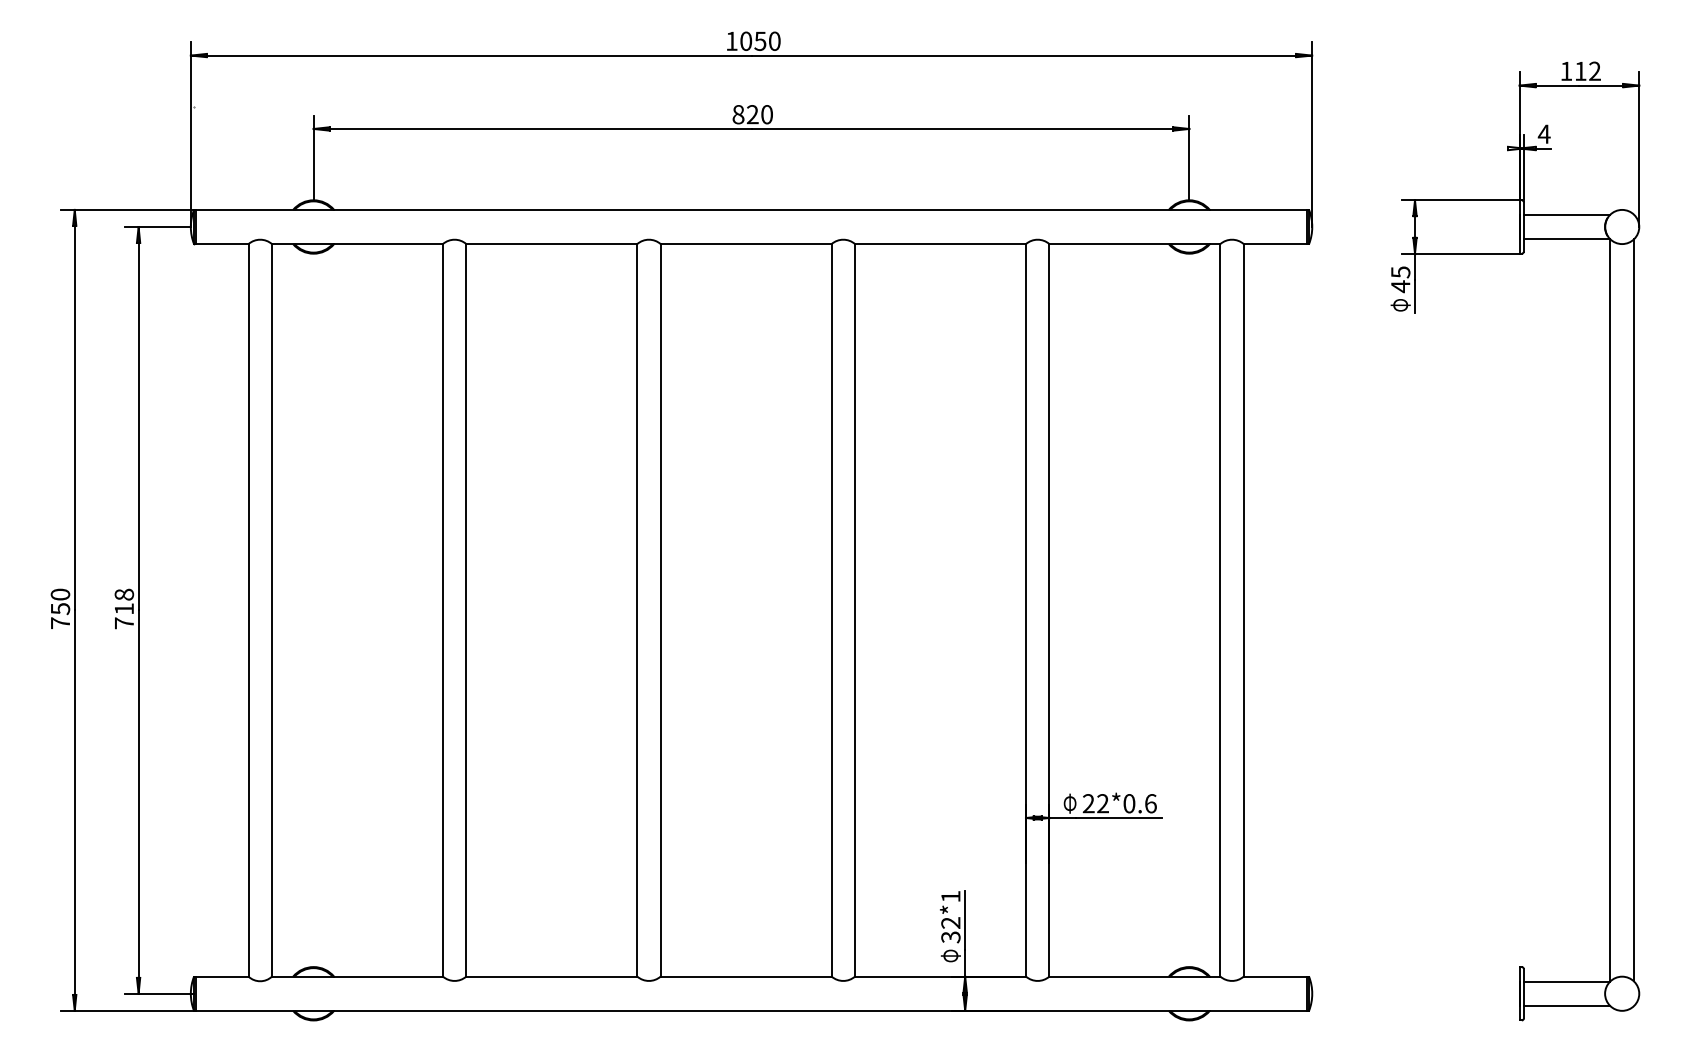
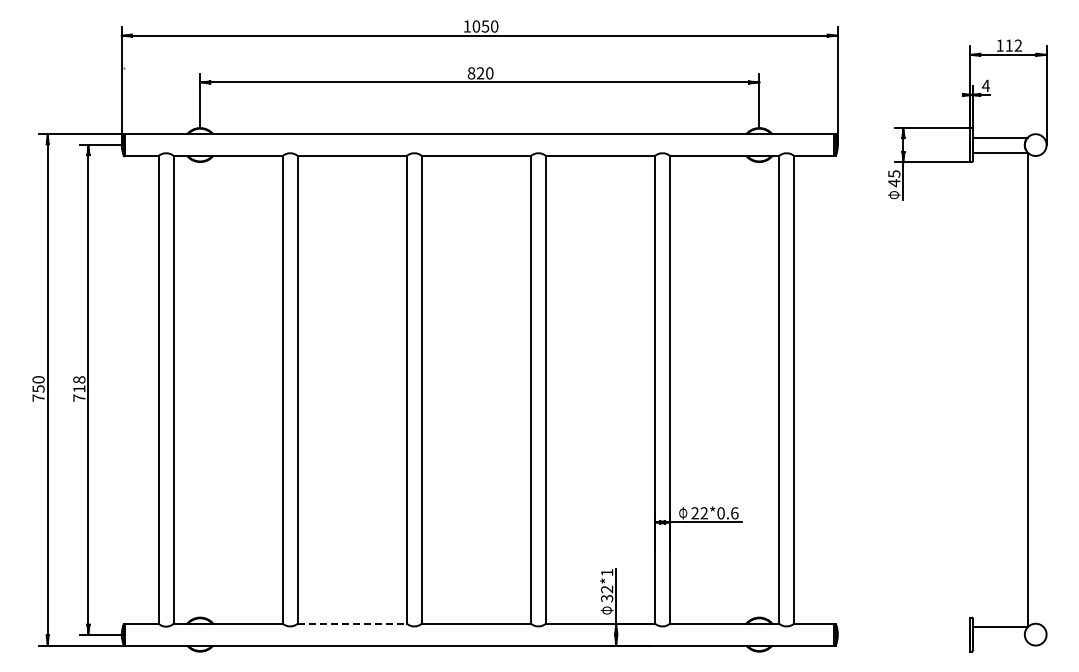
line: (1634, 609) -> (1043, 389), removed
line: (552, 976) -> (352, 623), solid -> dashed
line: (1565, 1006) -> (999, 642), removed

